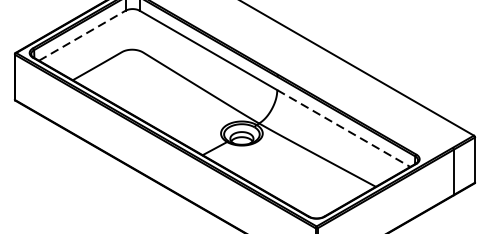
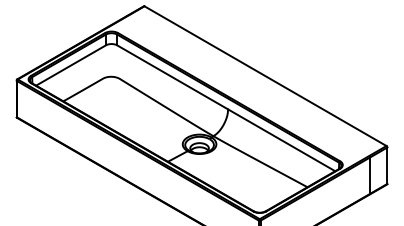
line: (82, 35) -> (71, 65), dashed -> solid
line: (343, 128) -> (281, 140), dashed -> solid

